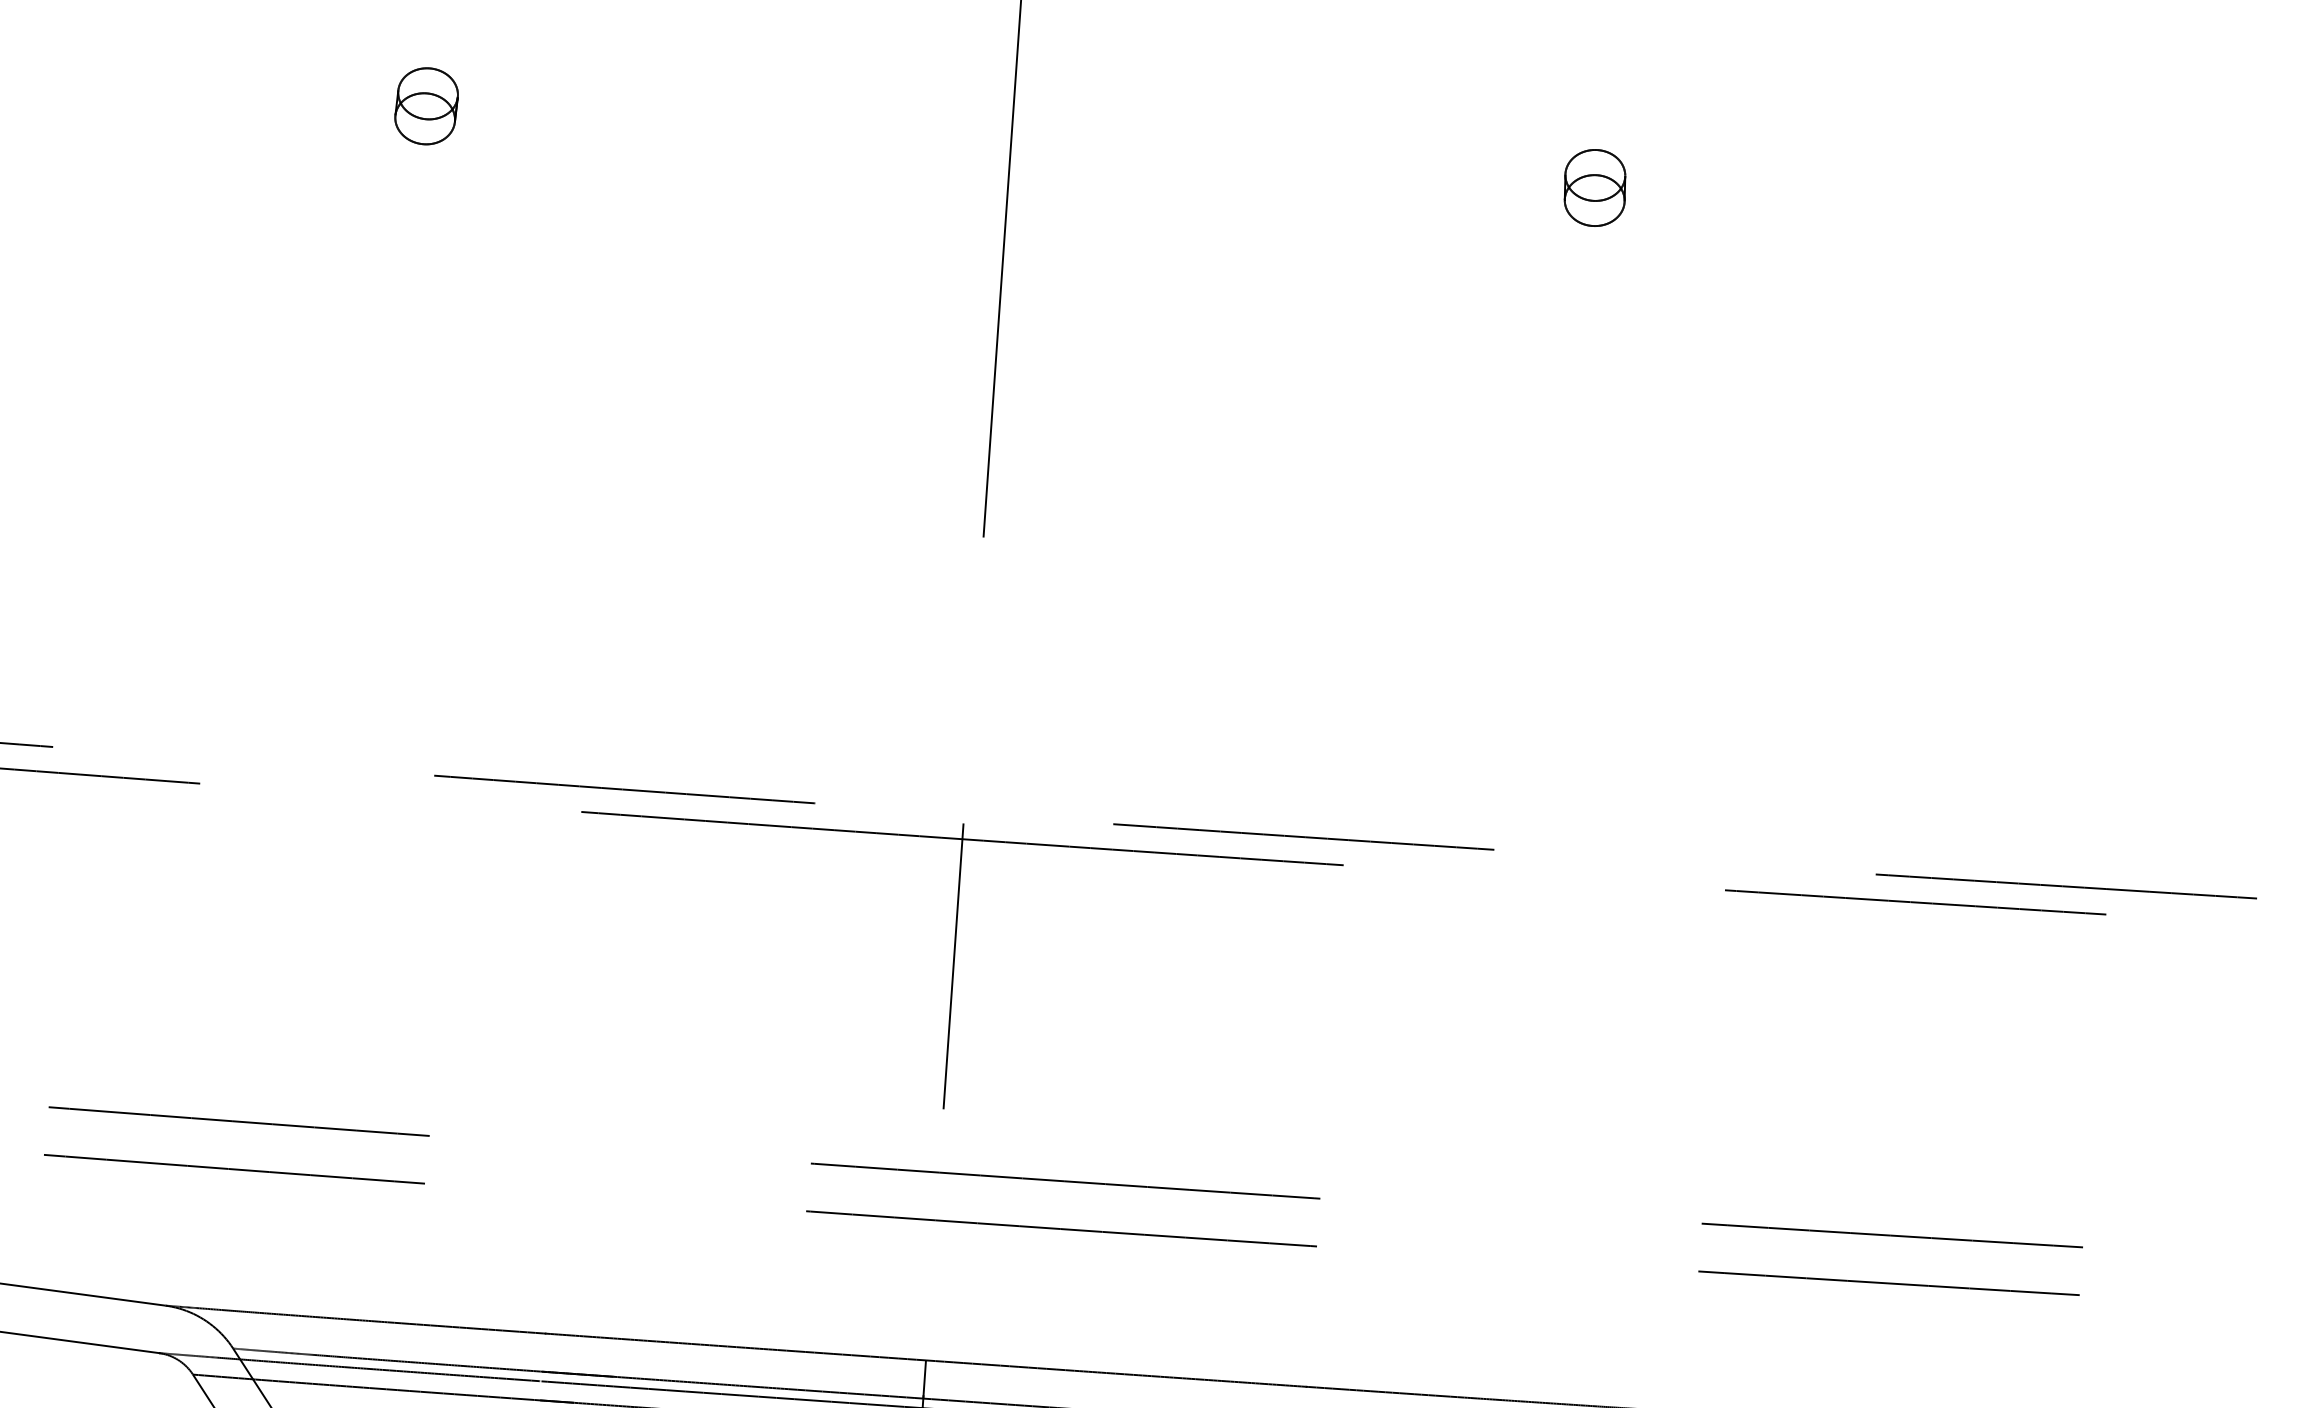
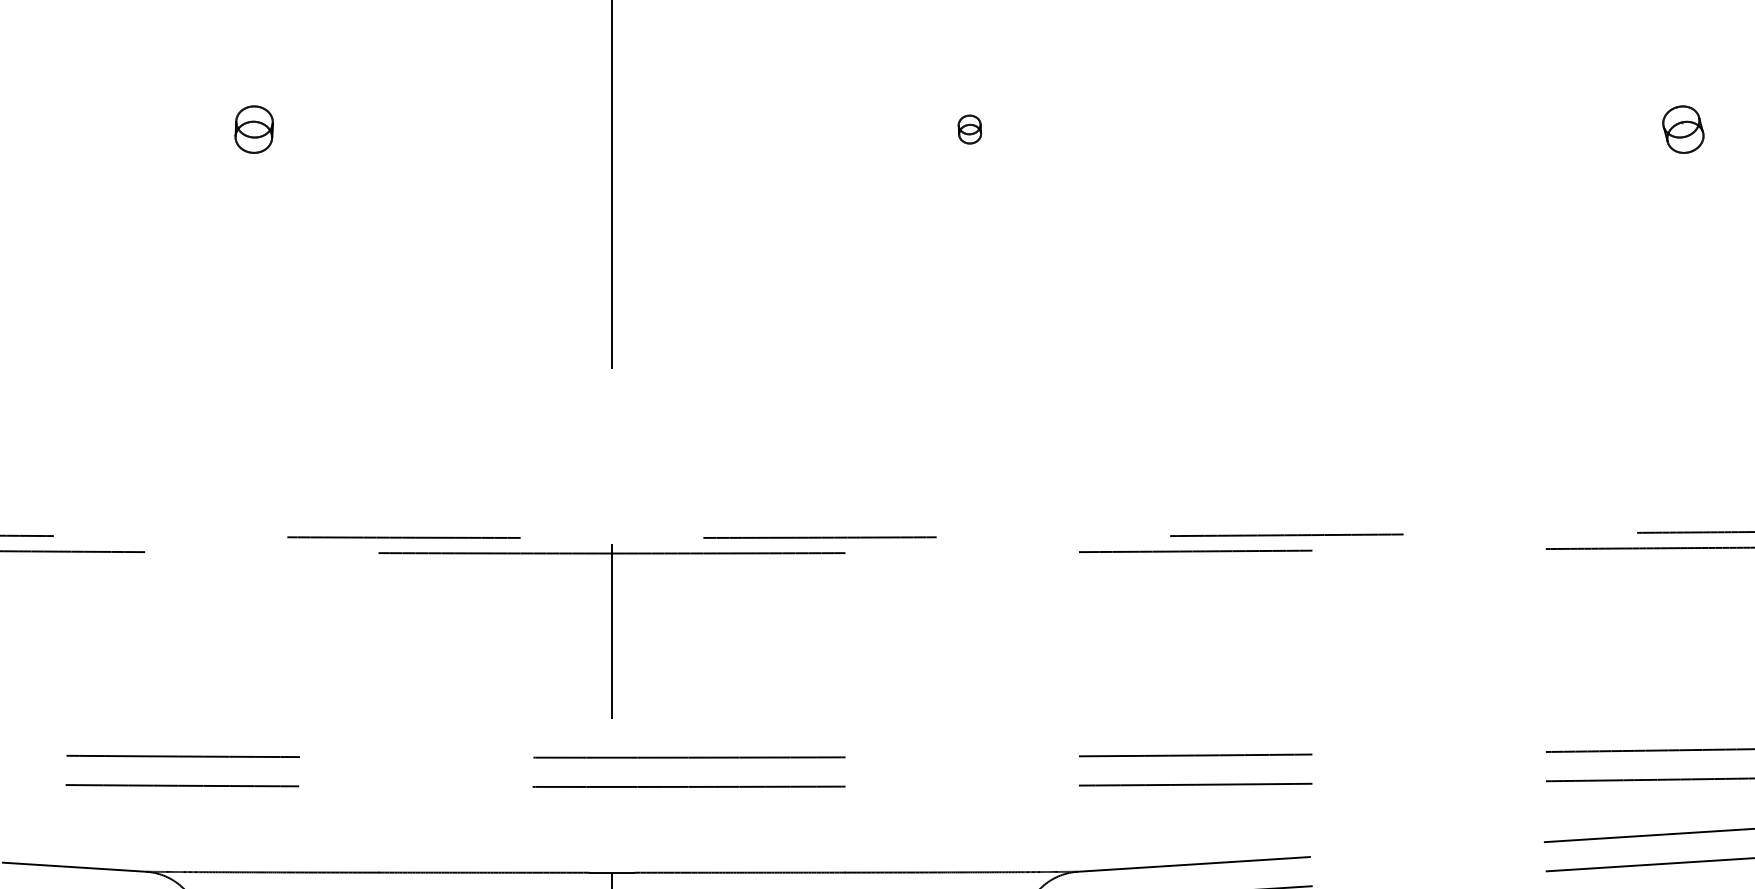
part: (1594, 187) -> (969, 129), size x0.6

